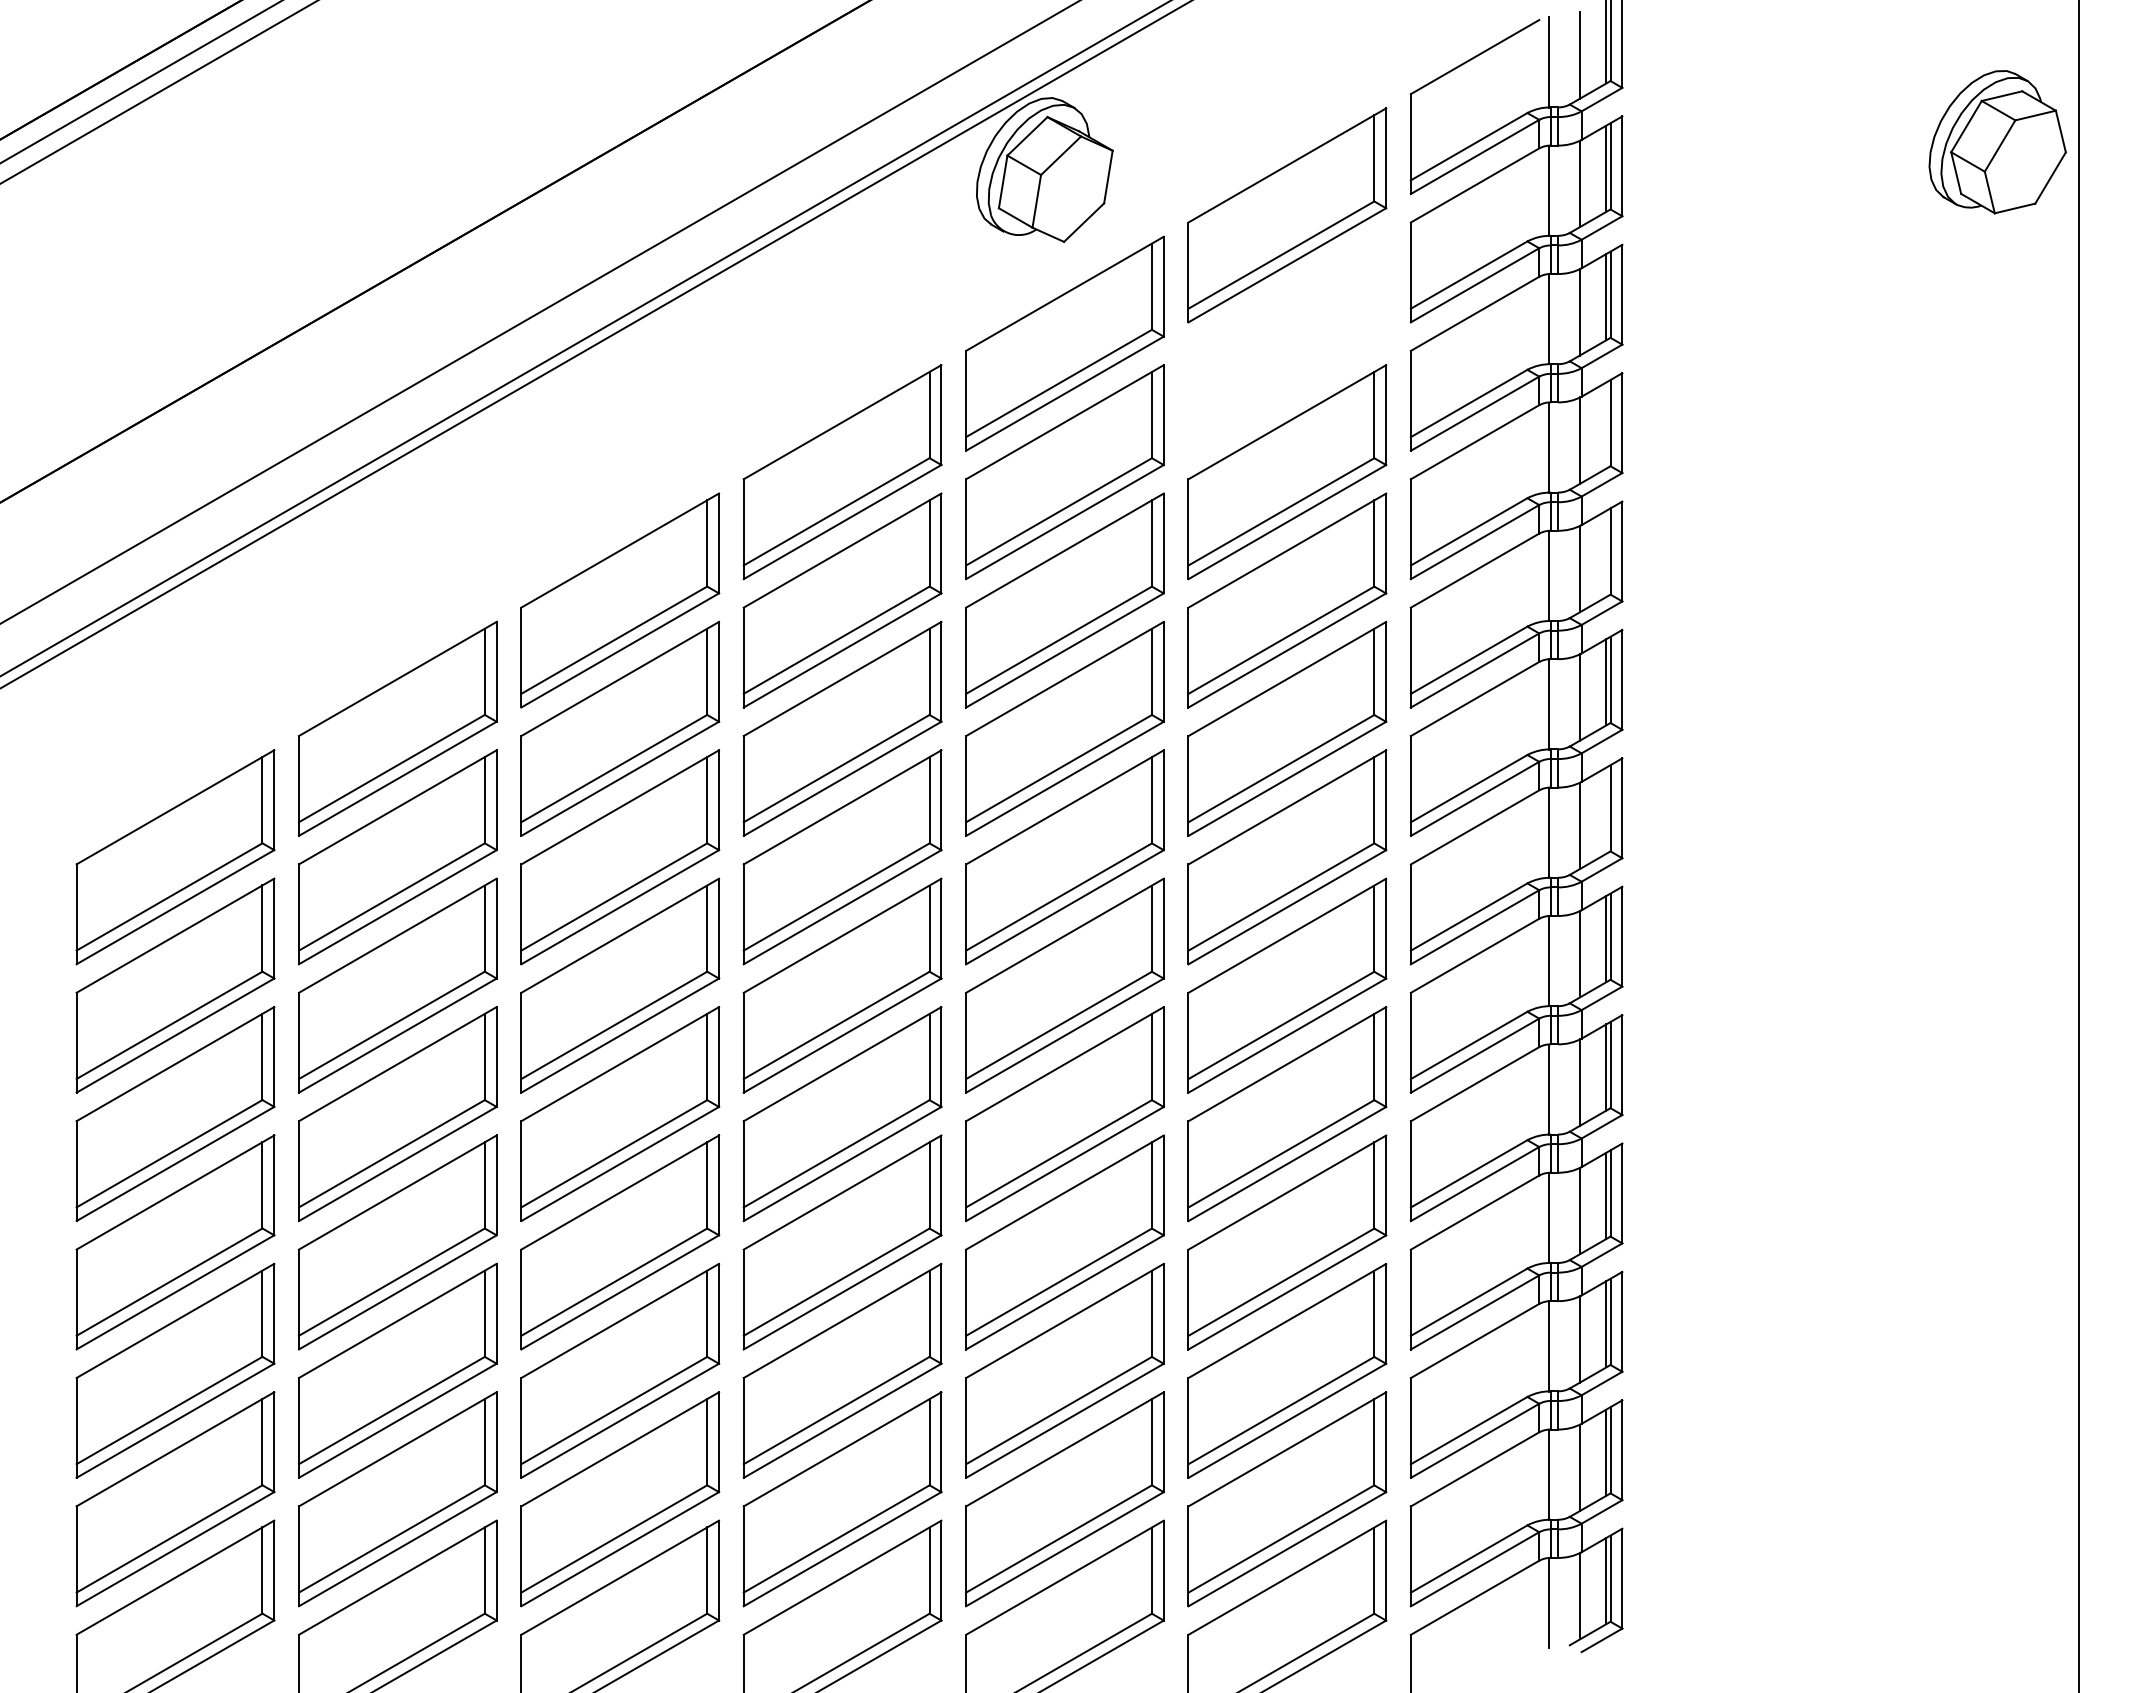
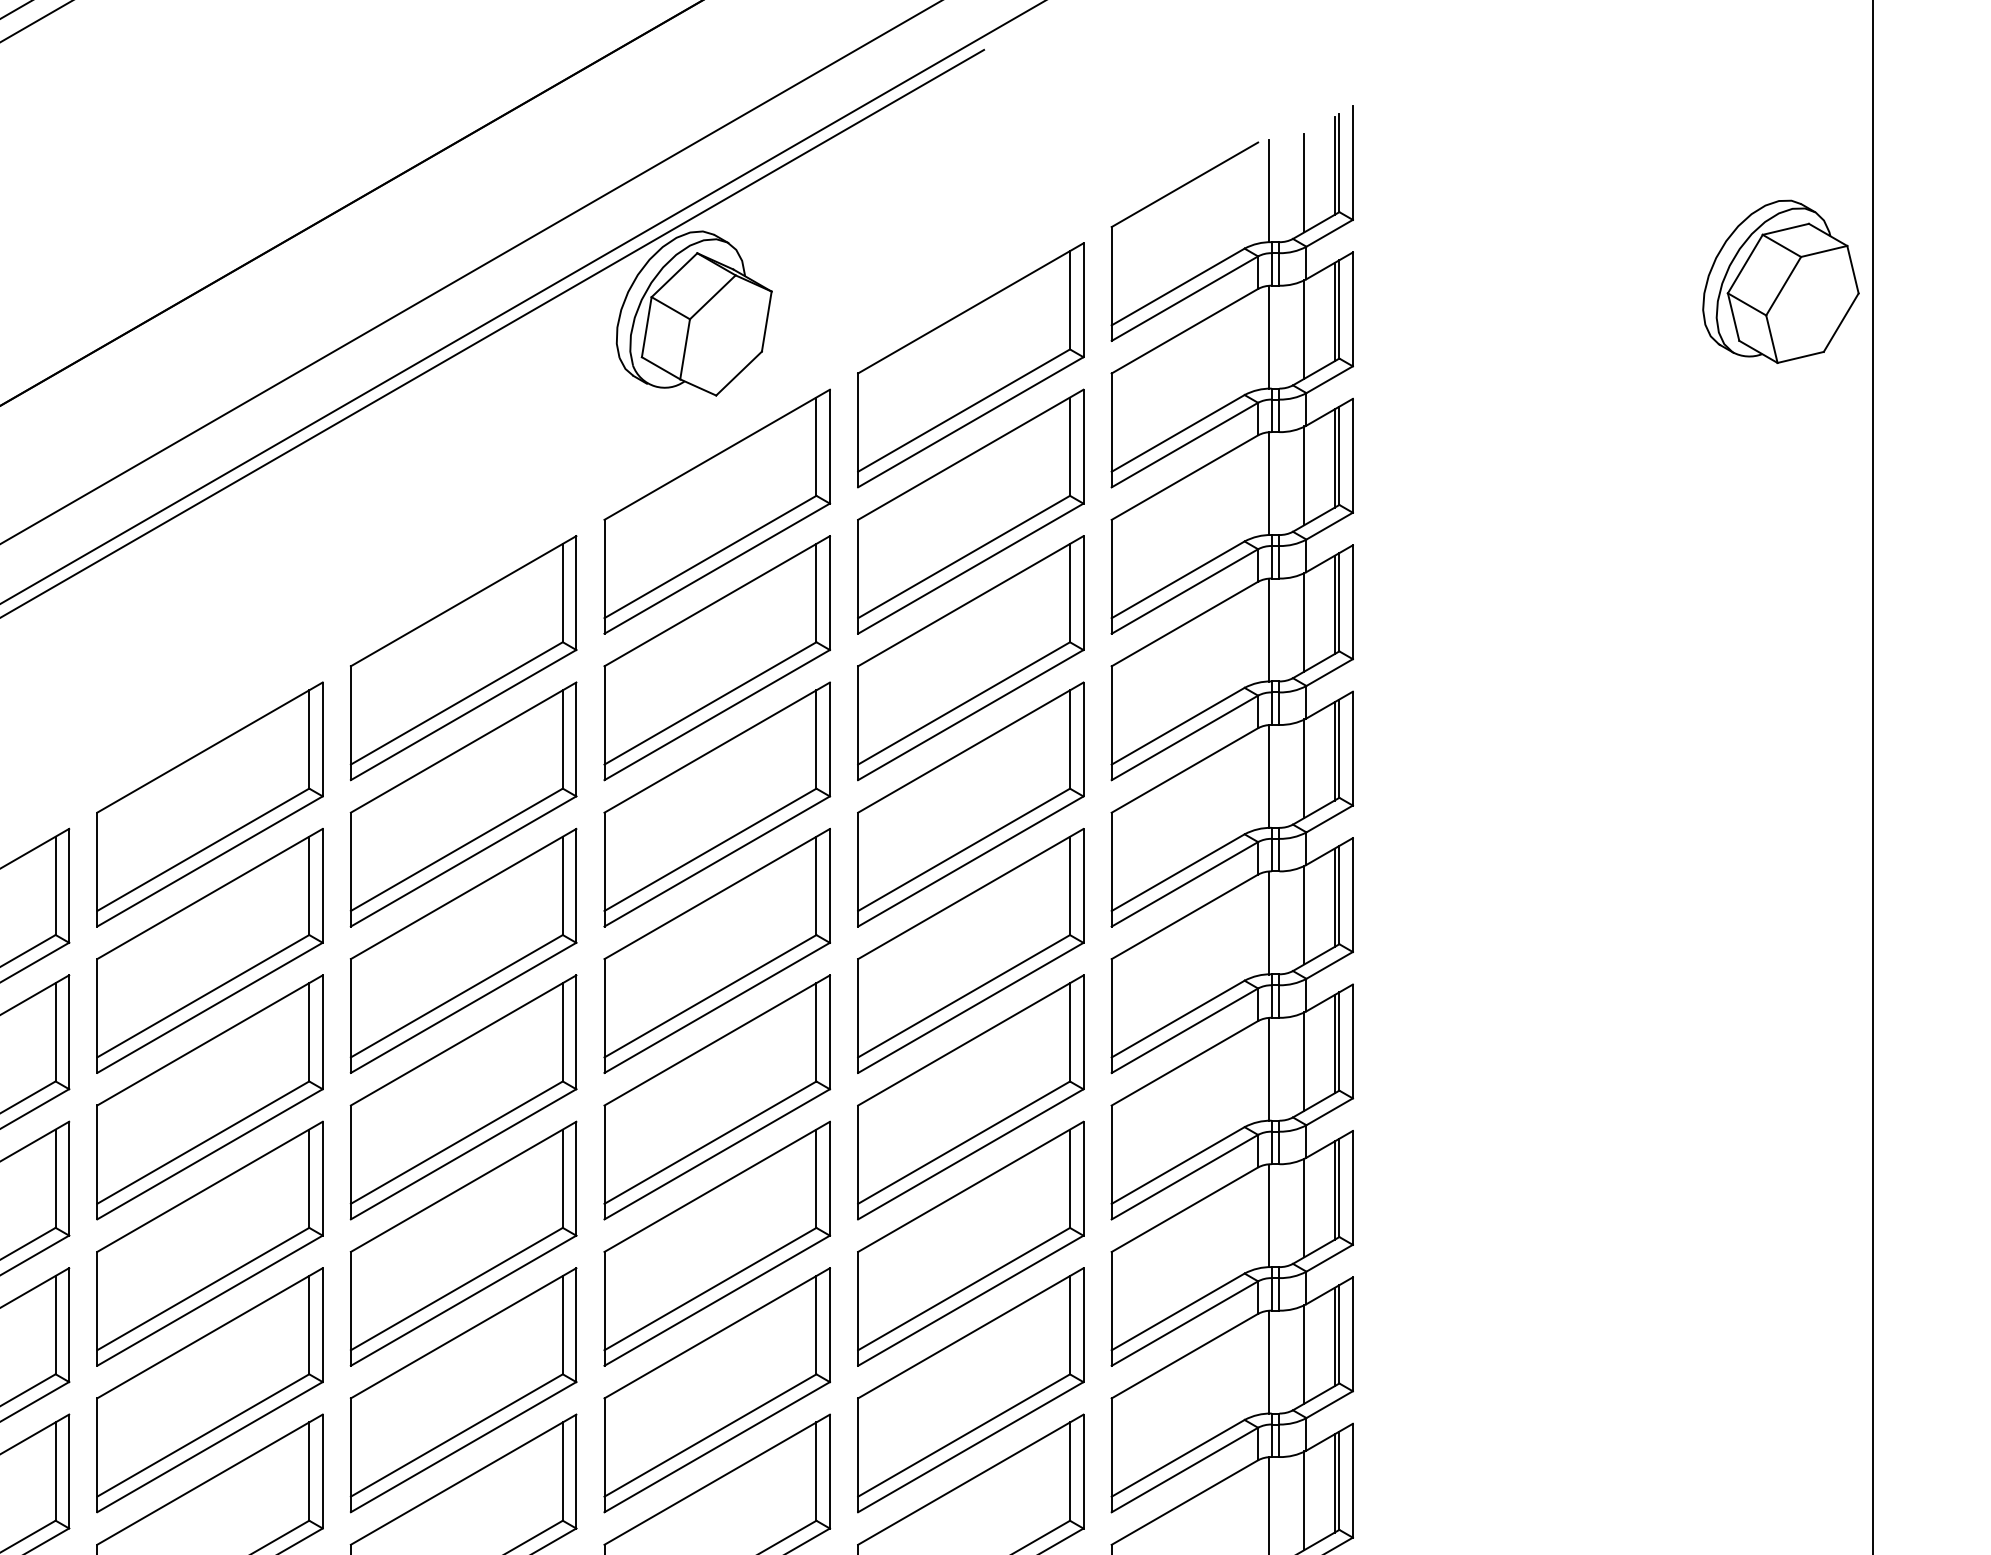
part: (1287, 343) -> (971, 511), added
line: (1606, 425) -> (1334, 604), added
line: (1606, 553) -> (1334, 750), added
line: (1606, 810) -> (1334, 1043), added

